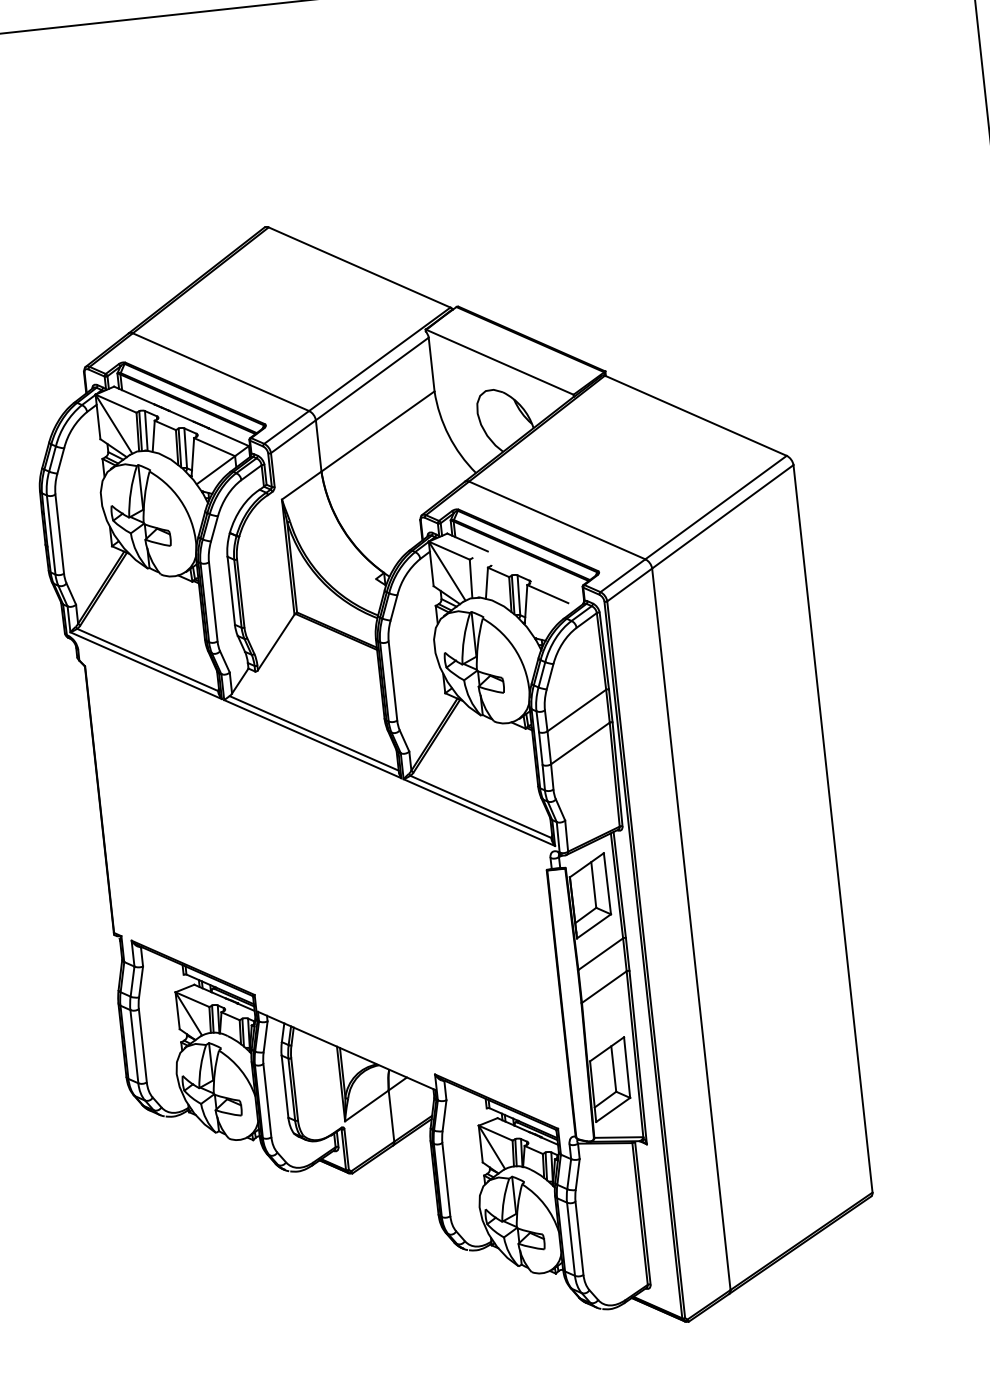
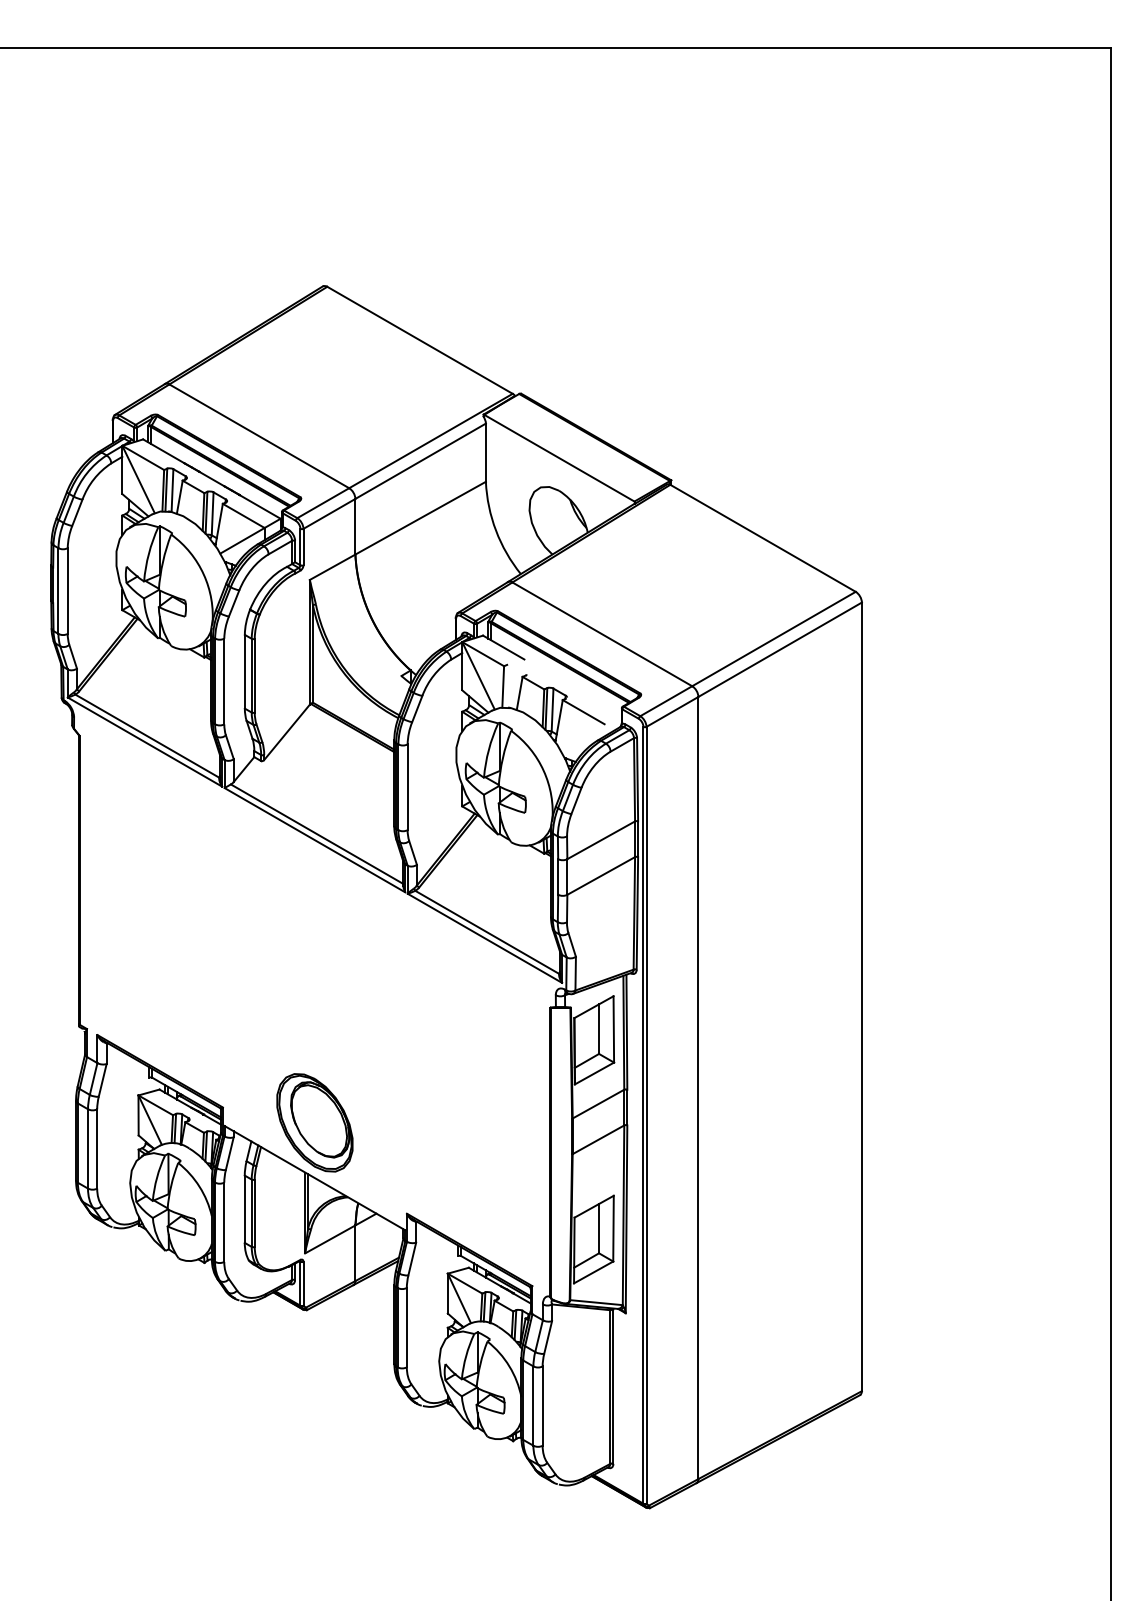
part: (340, 999) -> (314, 1122), added

